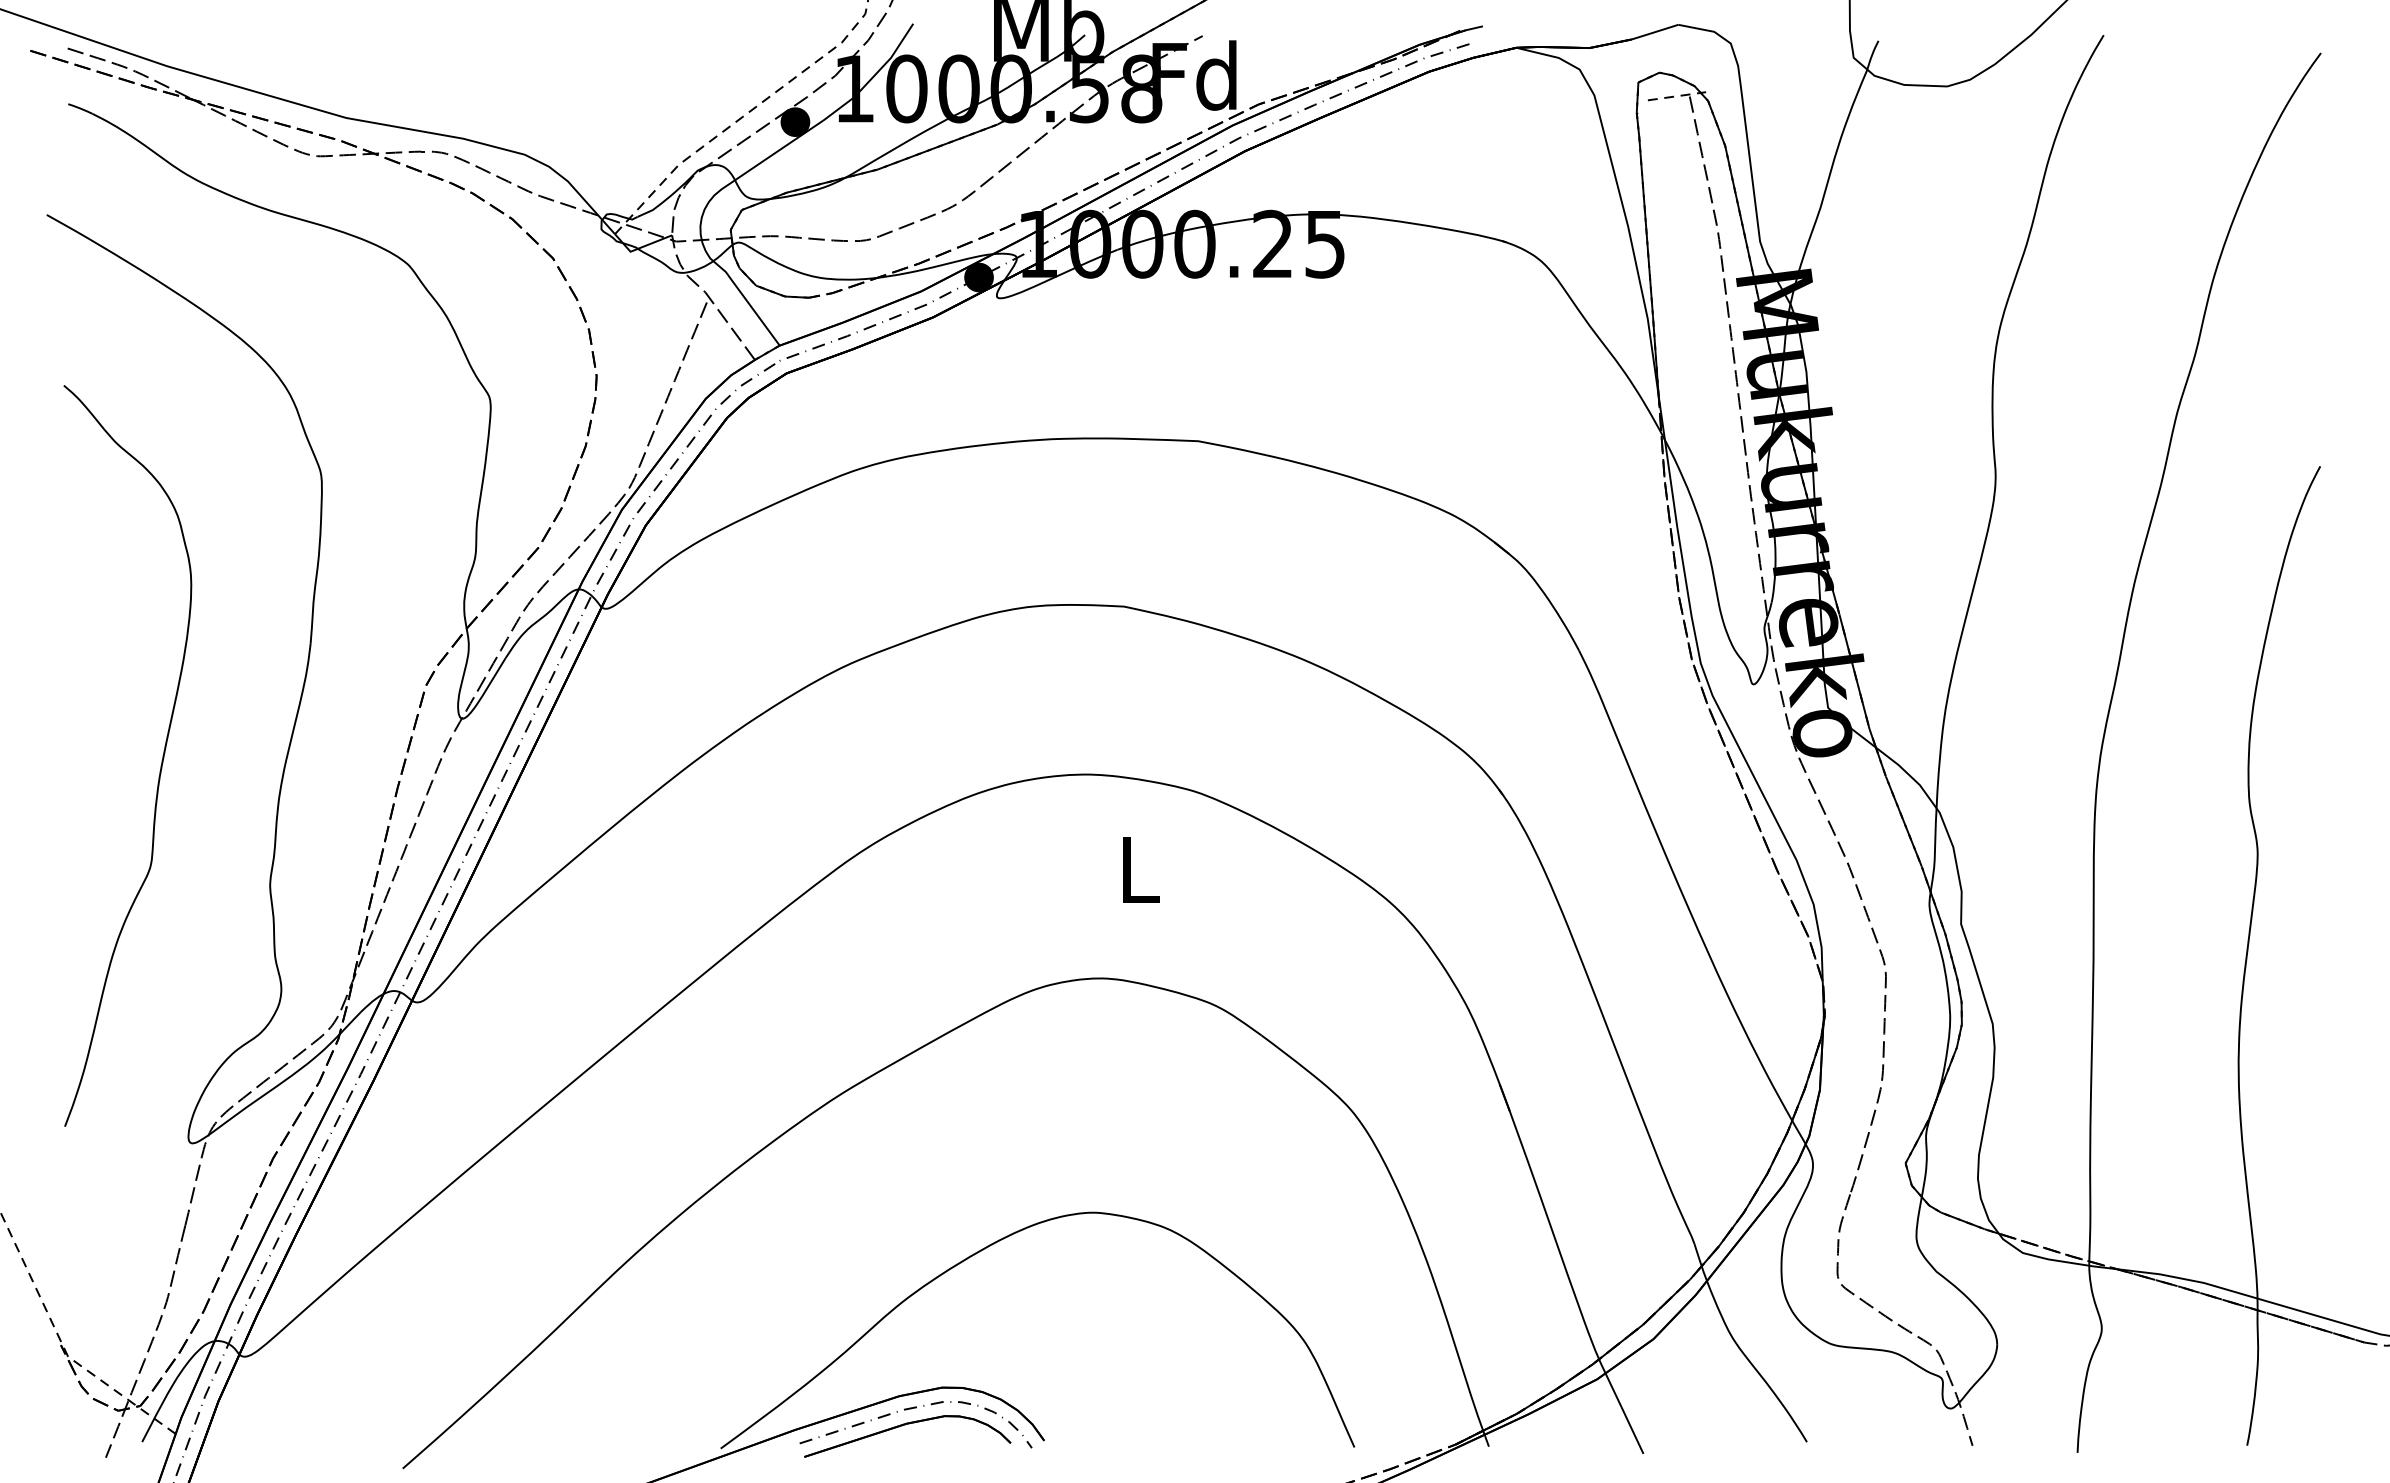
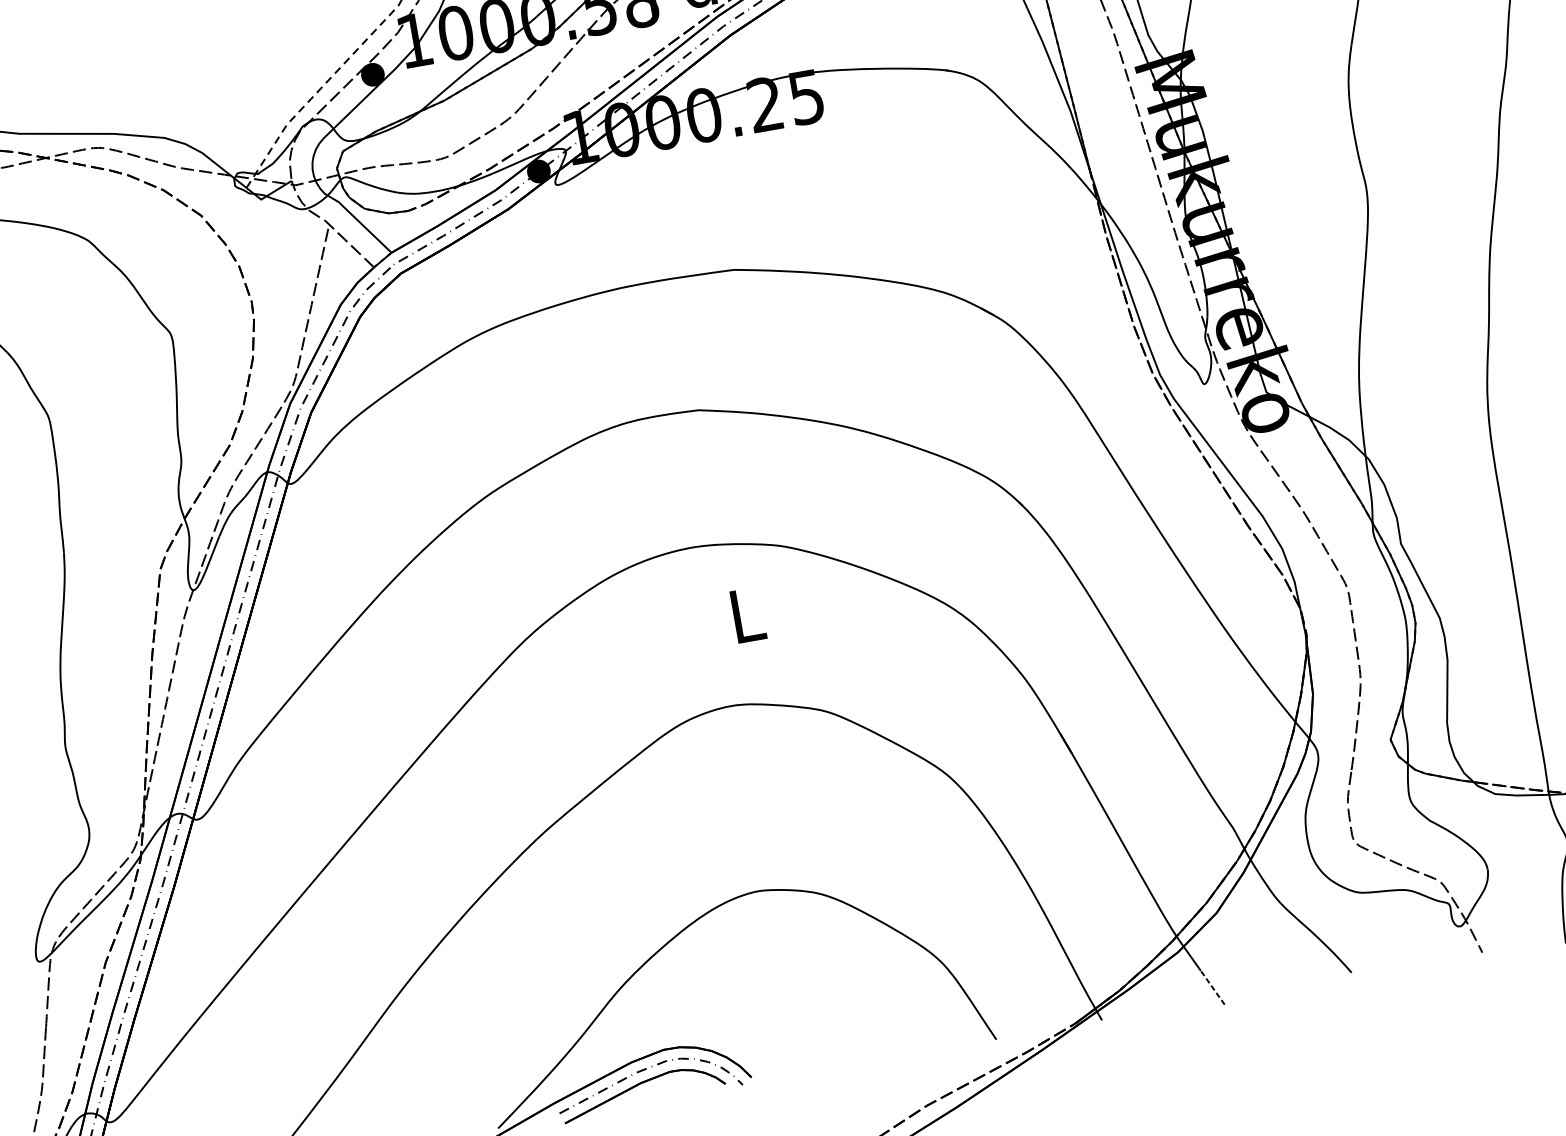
line: (1632, 1430) -> (1212, 987), solid -> dashed

